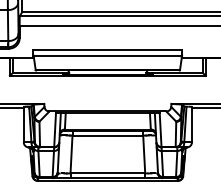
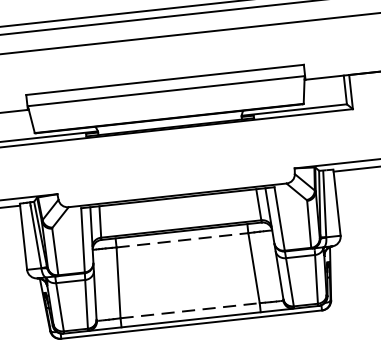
line: (108, 135) -> (183, 239), solid -> dashed
line: (108, 173) -> (191, 310), solid -> dashed

